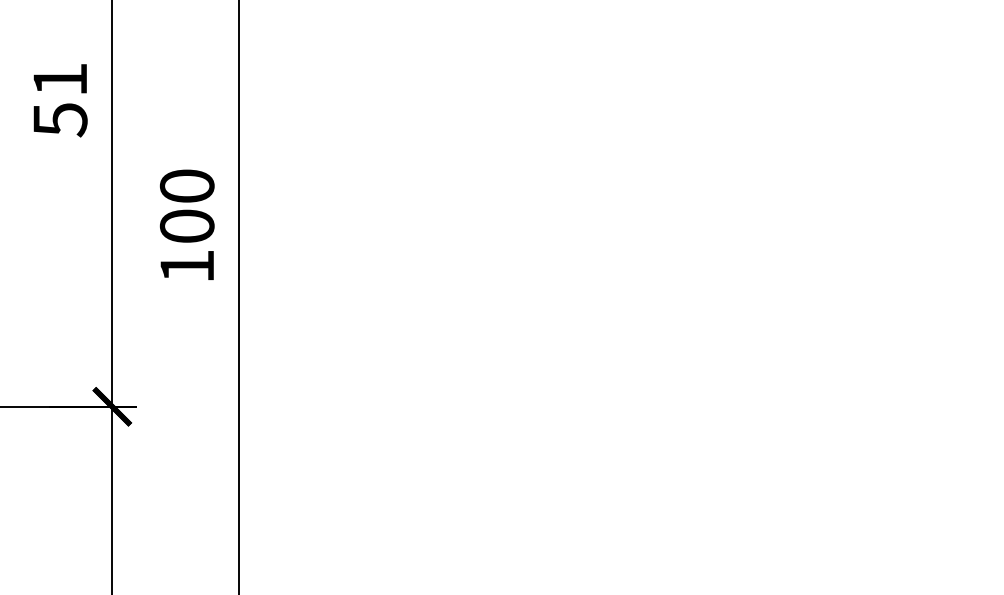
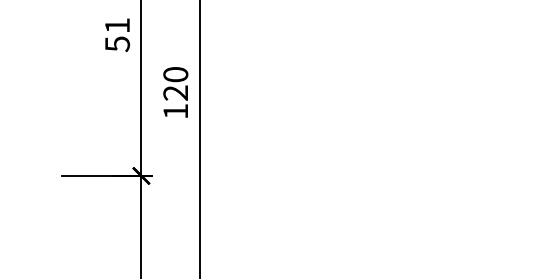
text: (186, 225) -> (175, 92), 100 -> 120

